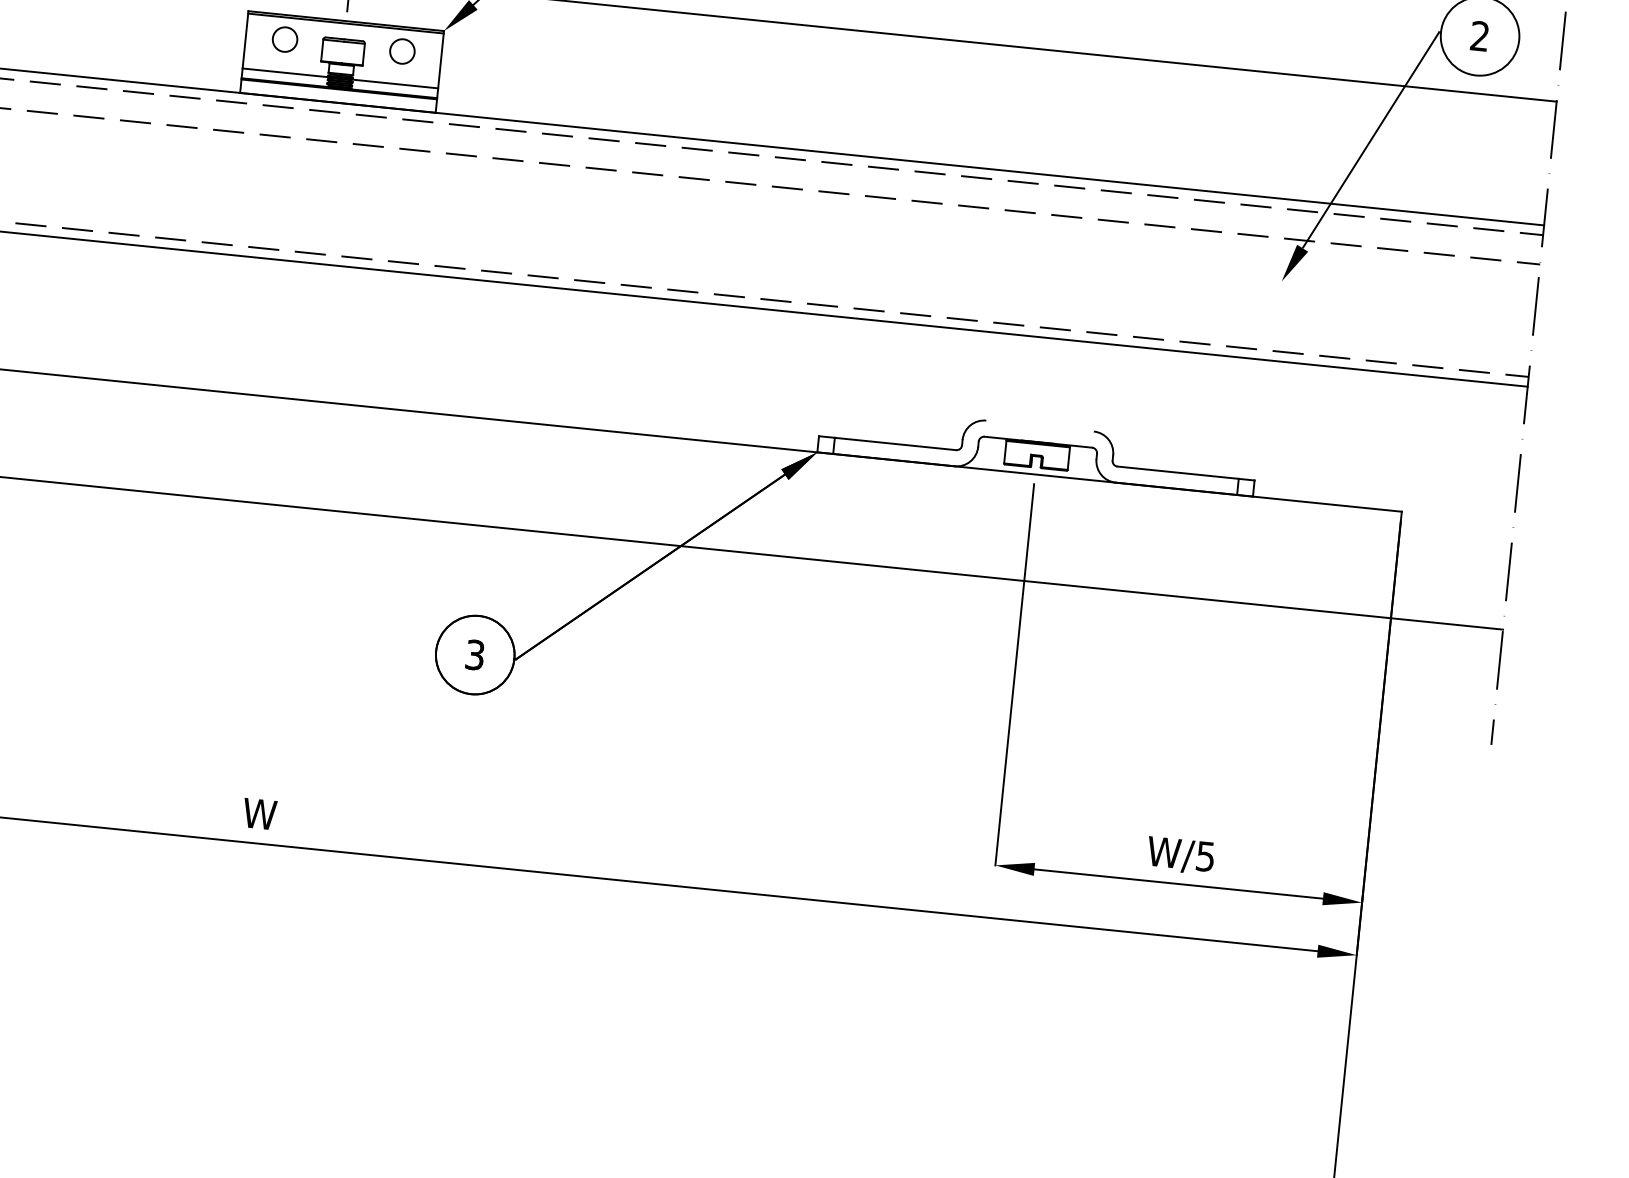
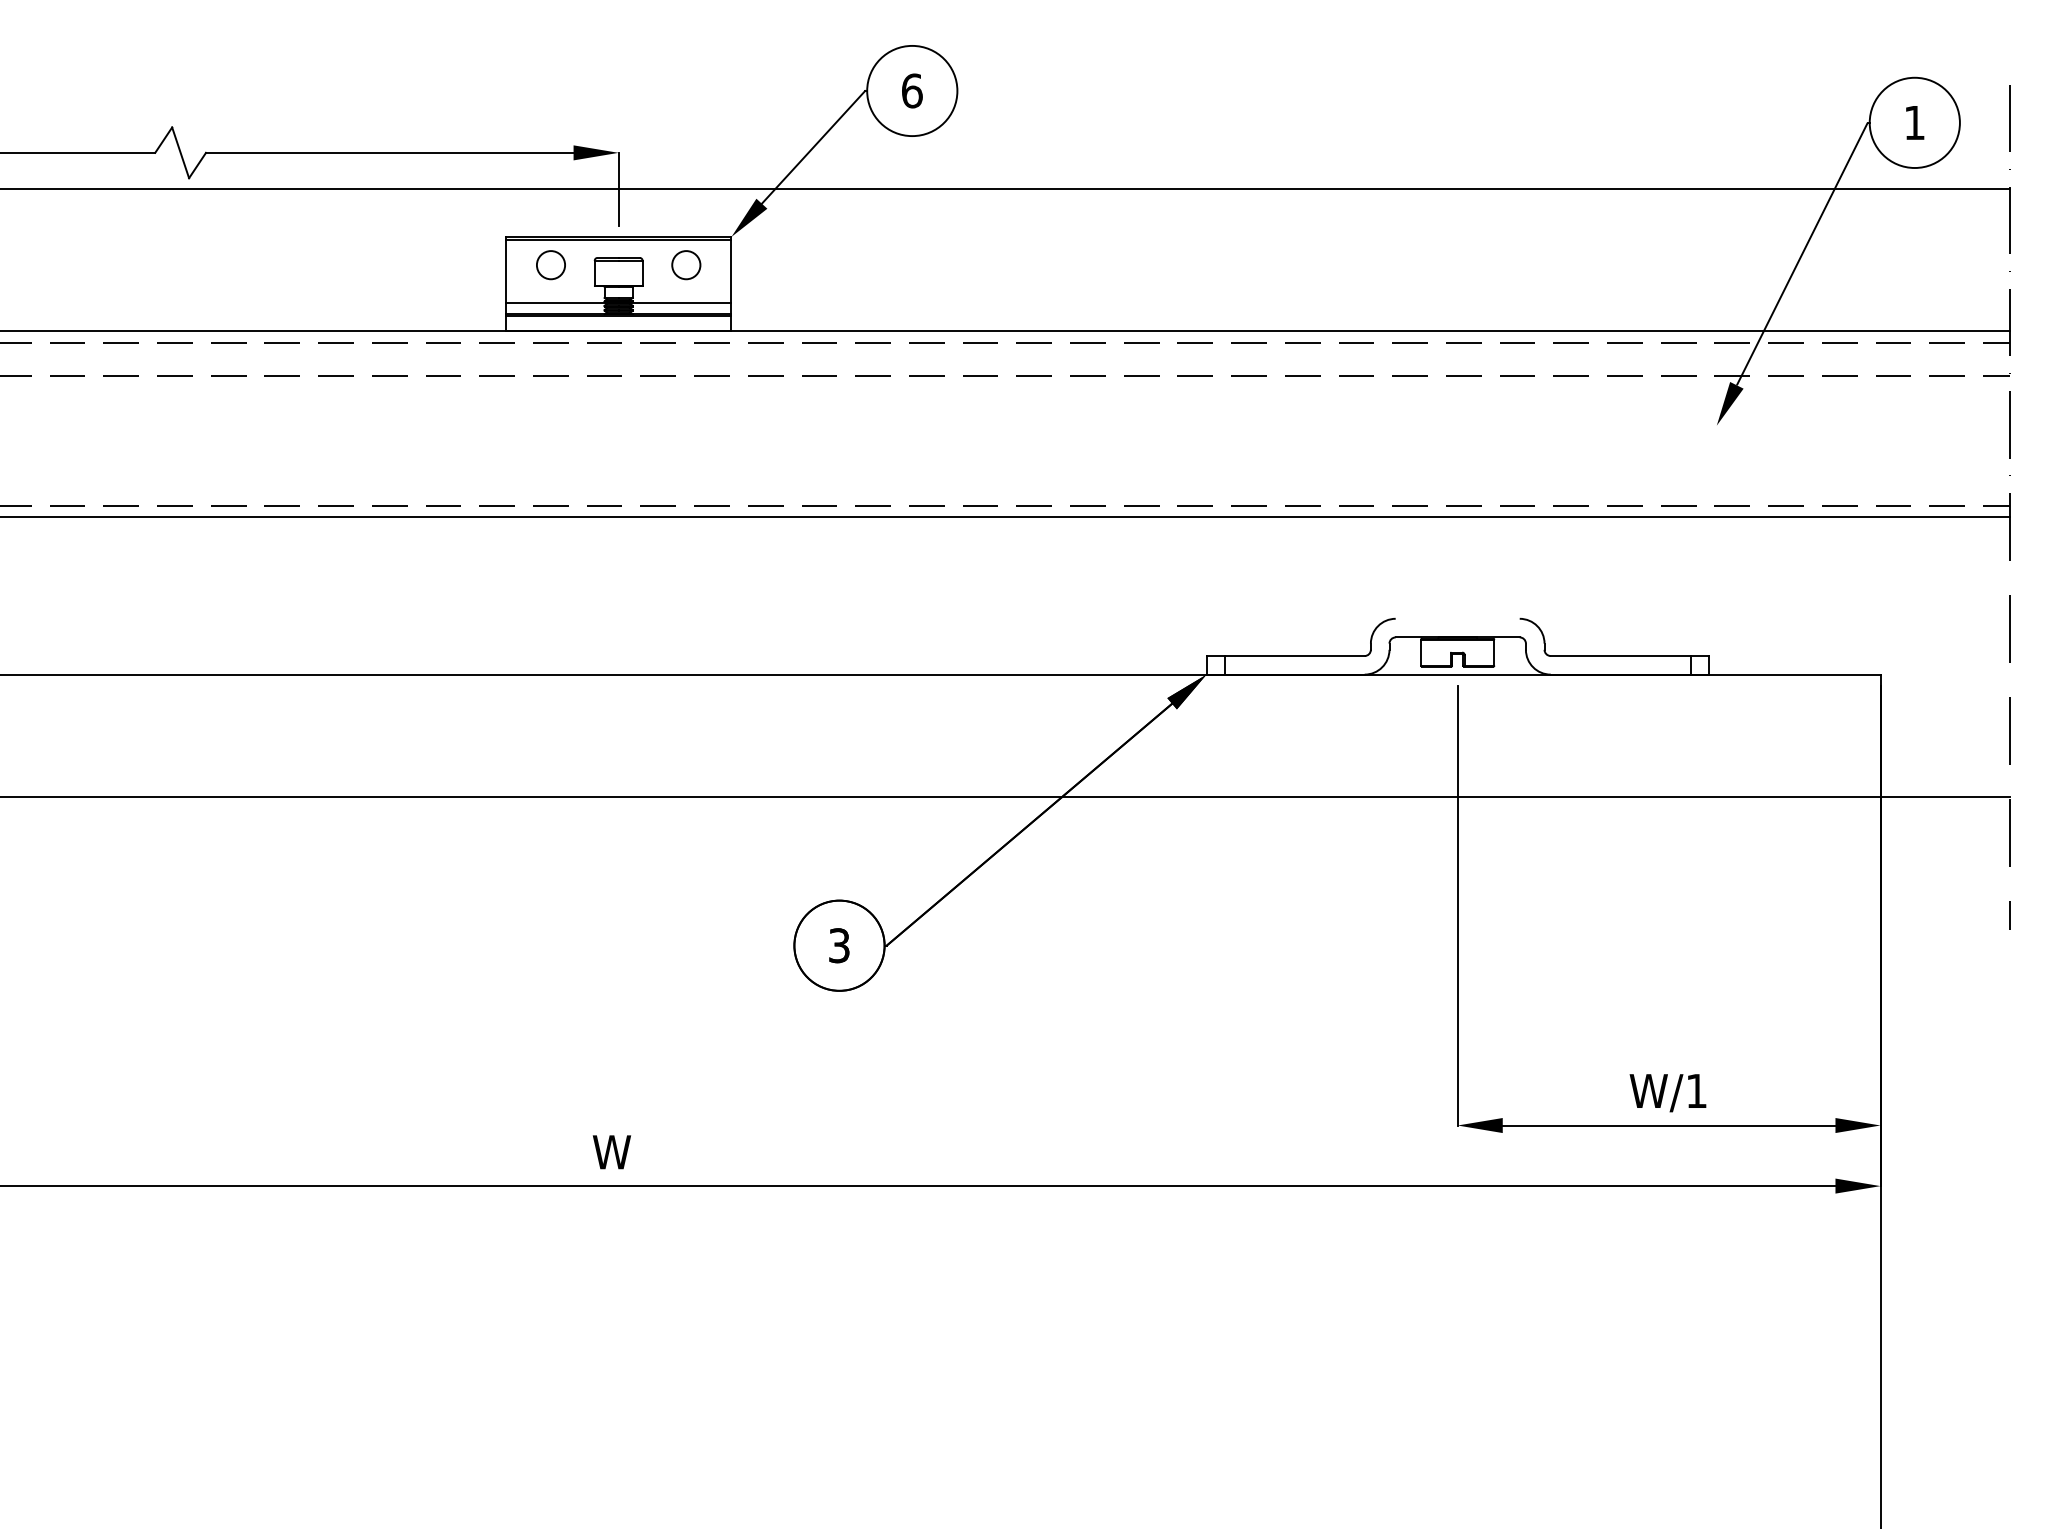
text: (1479, 36) -> (1914, 122), 2 -> 1
text: (1205, 856) -> (1696, 1091), W/5 -> W/1

